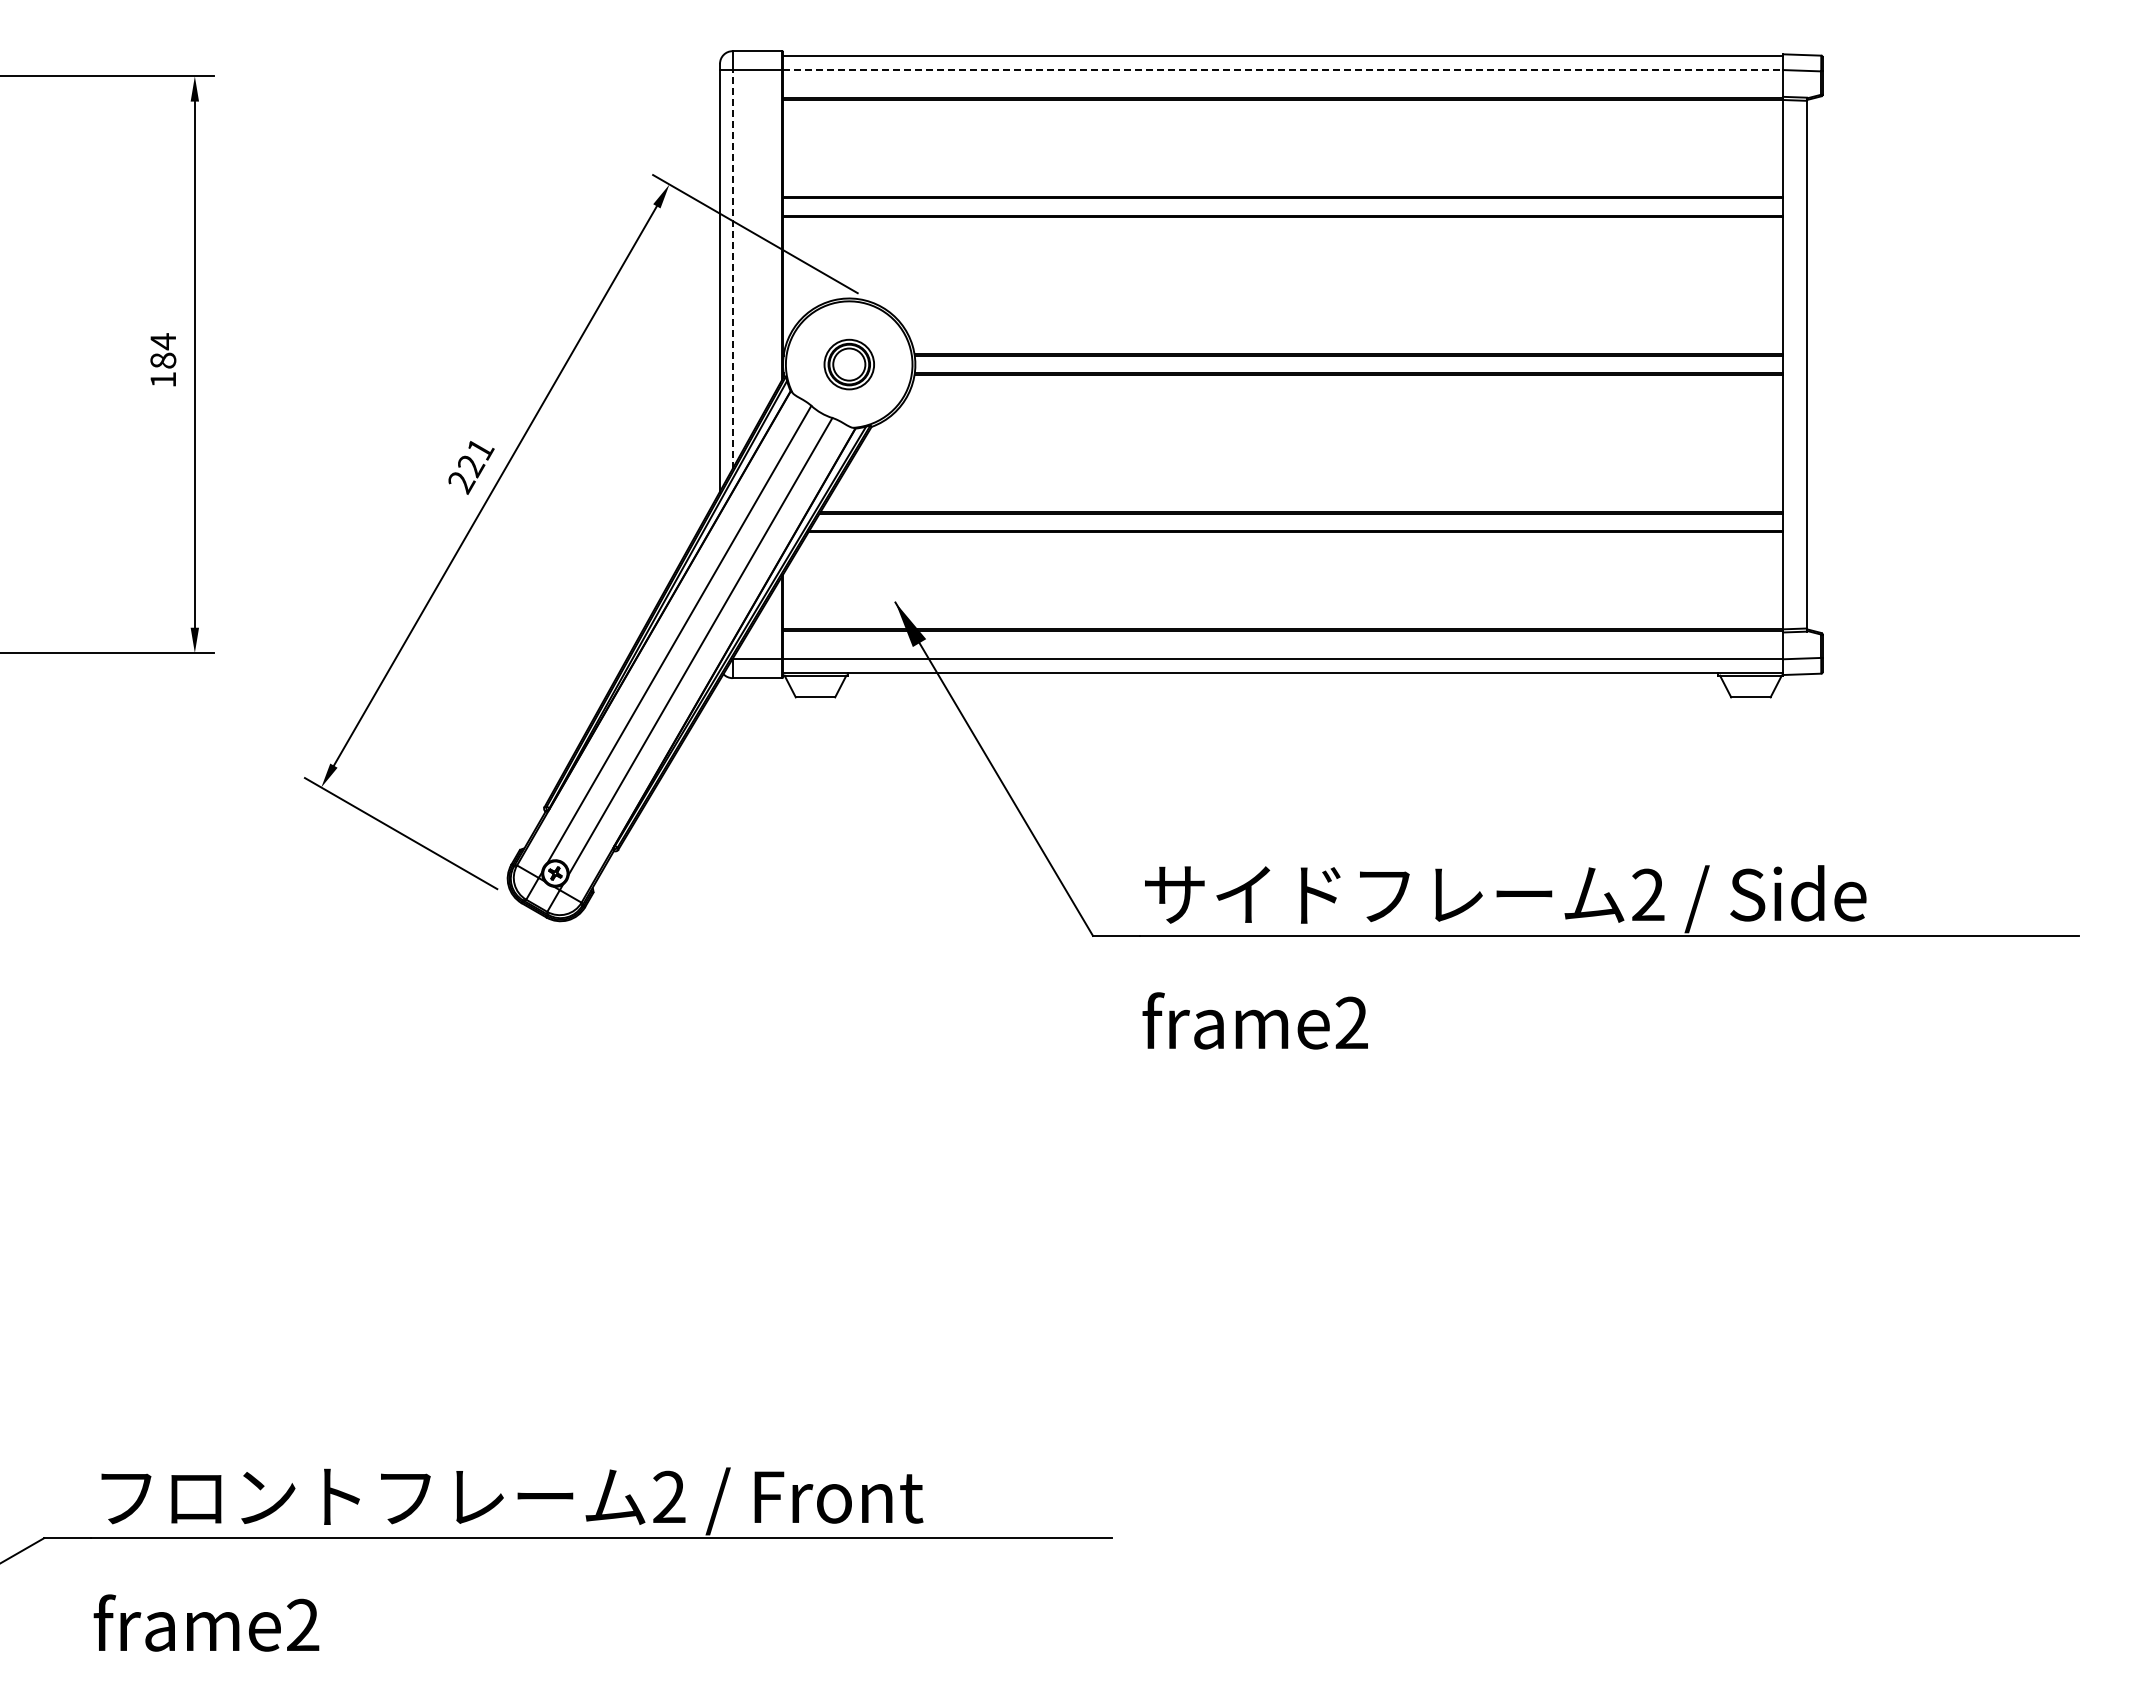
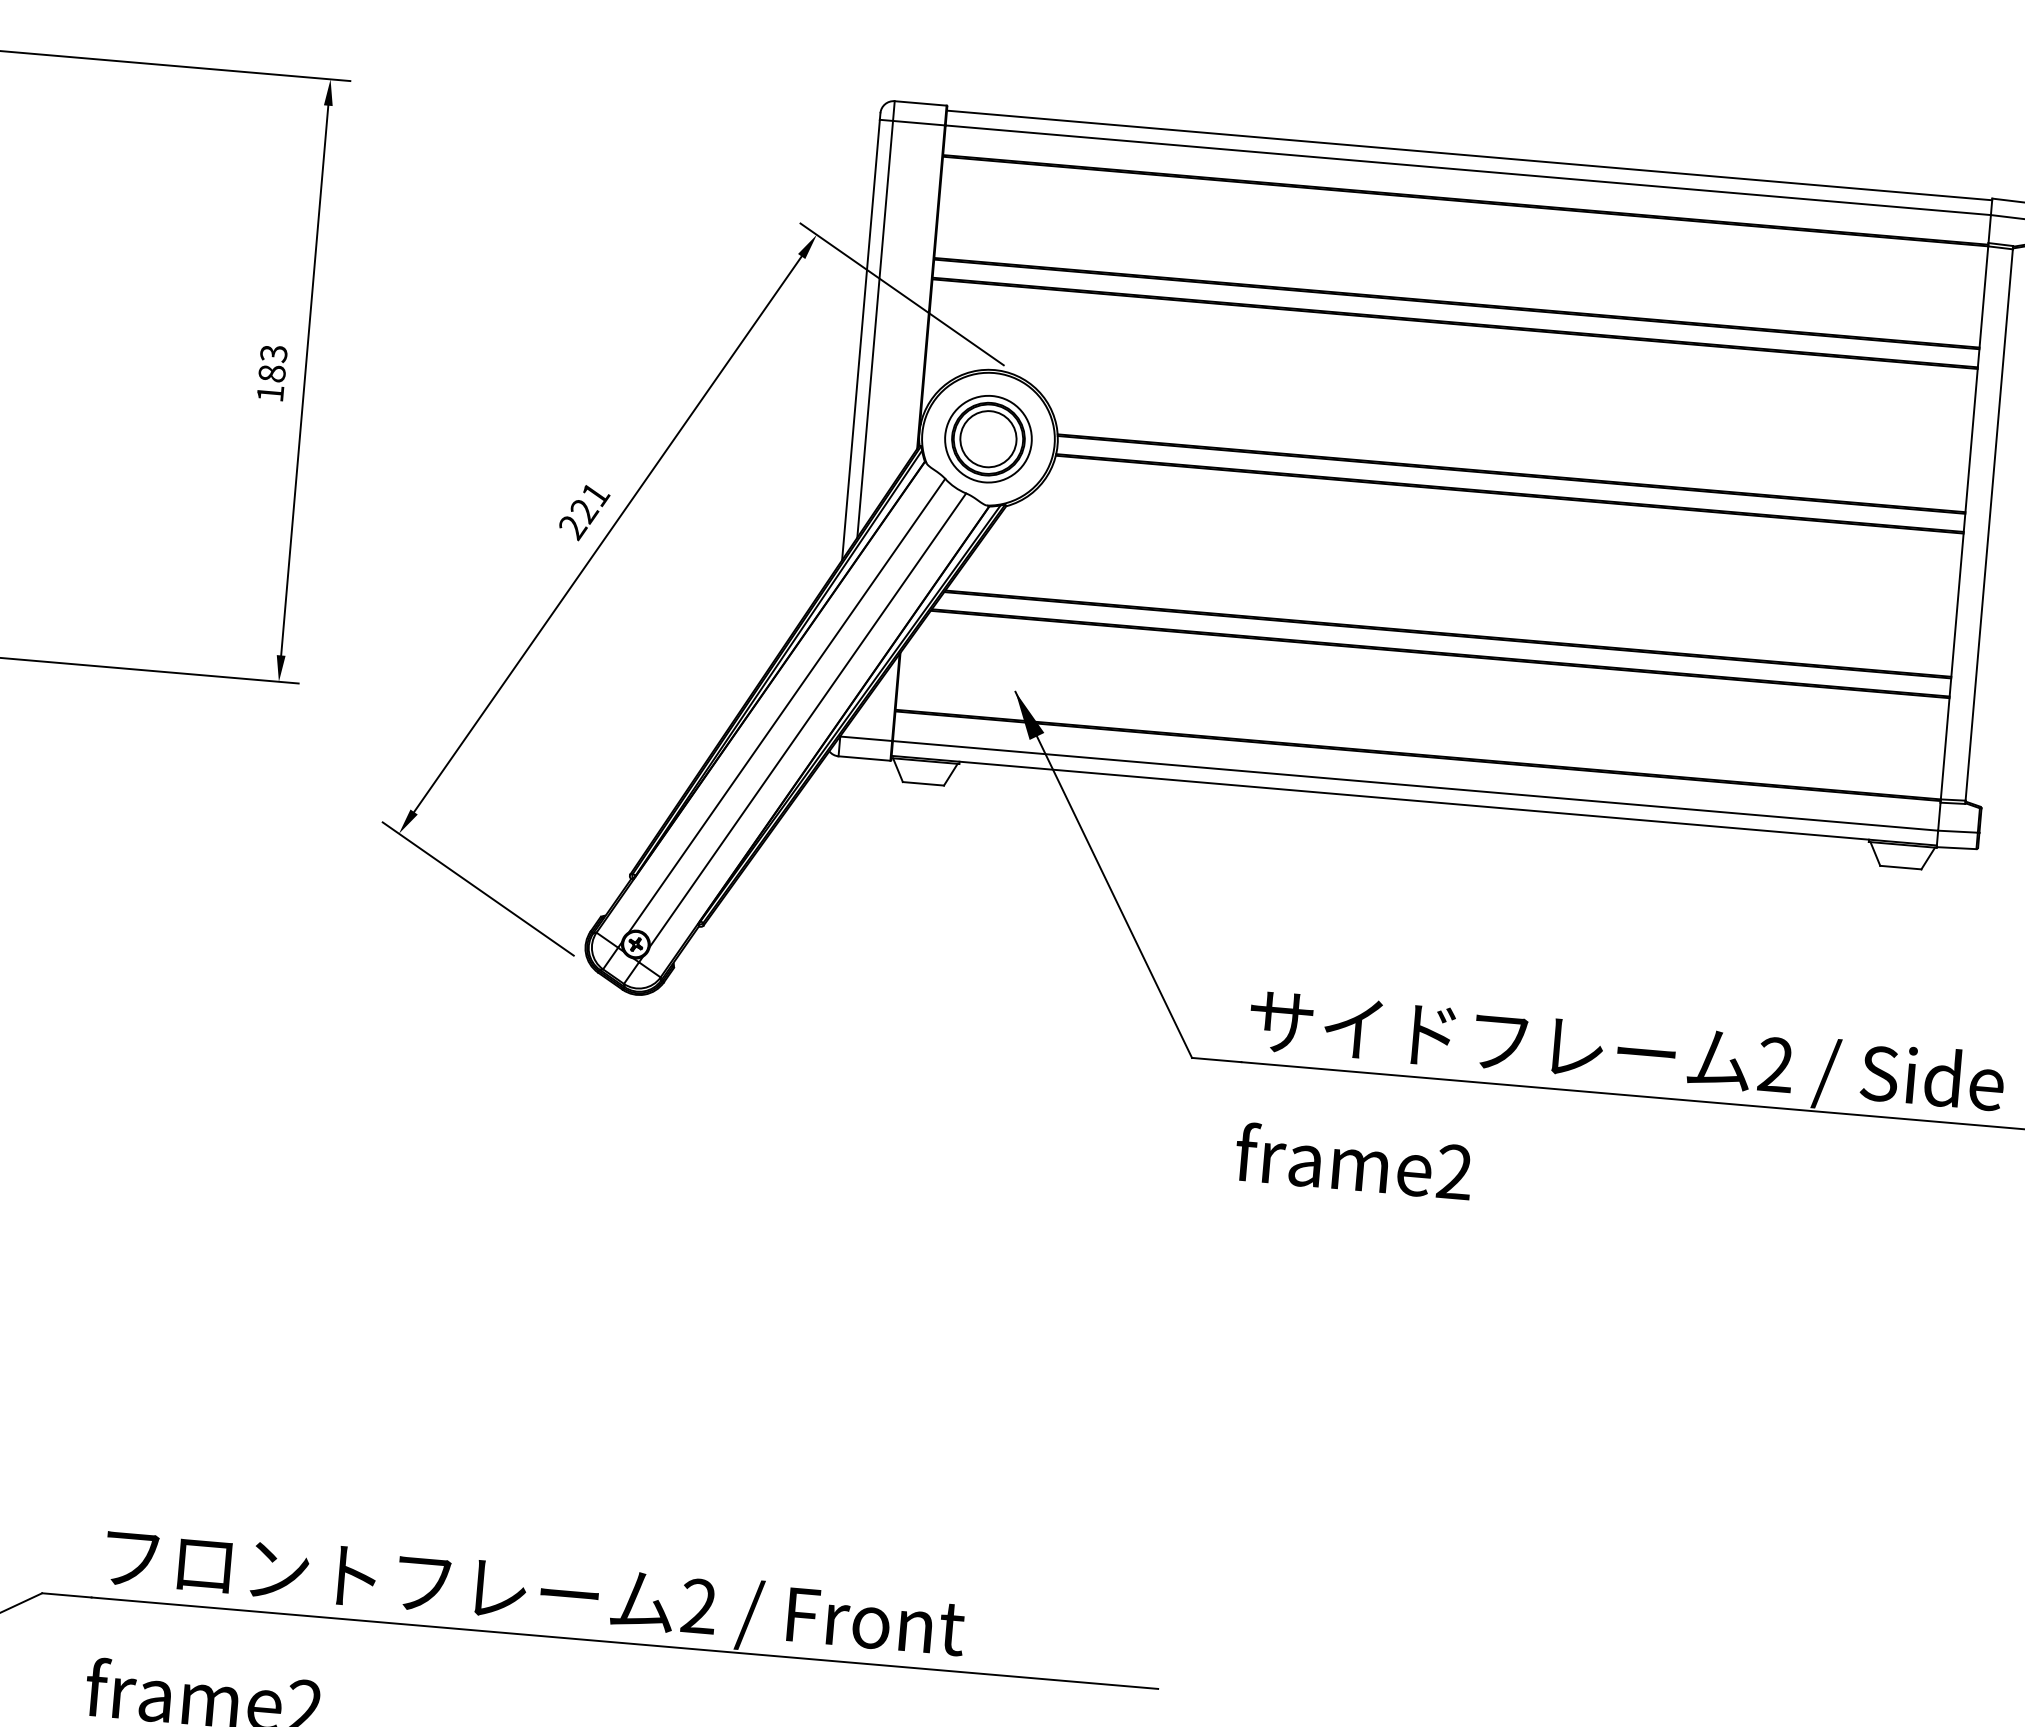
line: (1283, 70) -> (1468, 170), dashed -> solid
line: (732, 269) -> (875, 329), dashed -> solid
text: (163, 341) -> (274, 353), 184 -> 183
part: (849, 364) -> (988, 439), size x1.67

